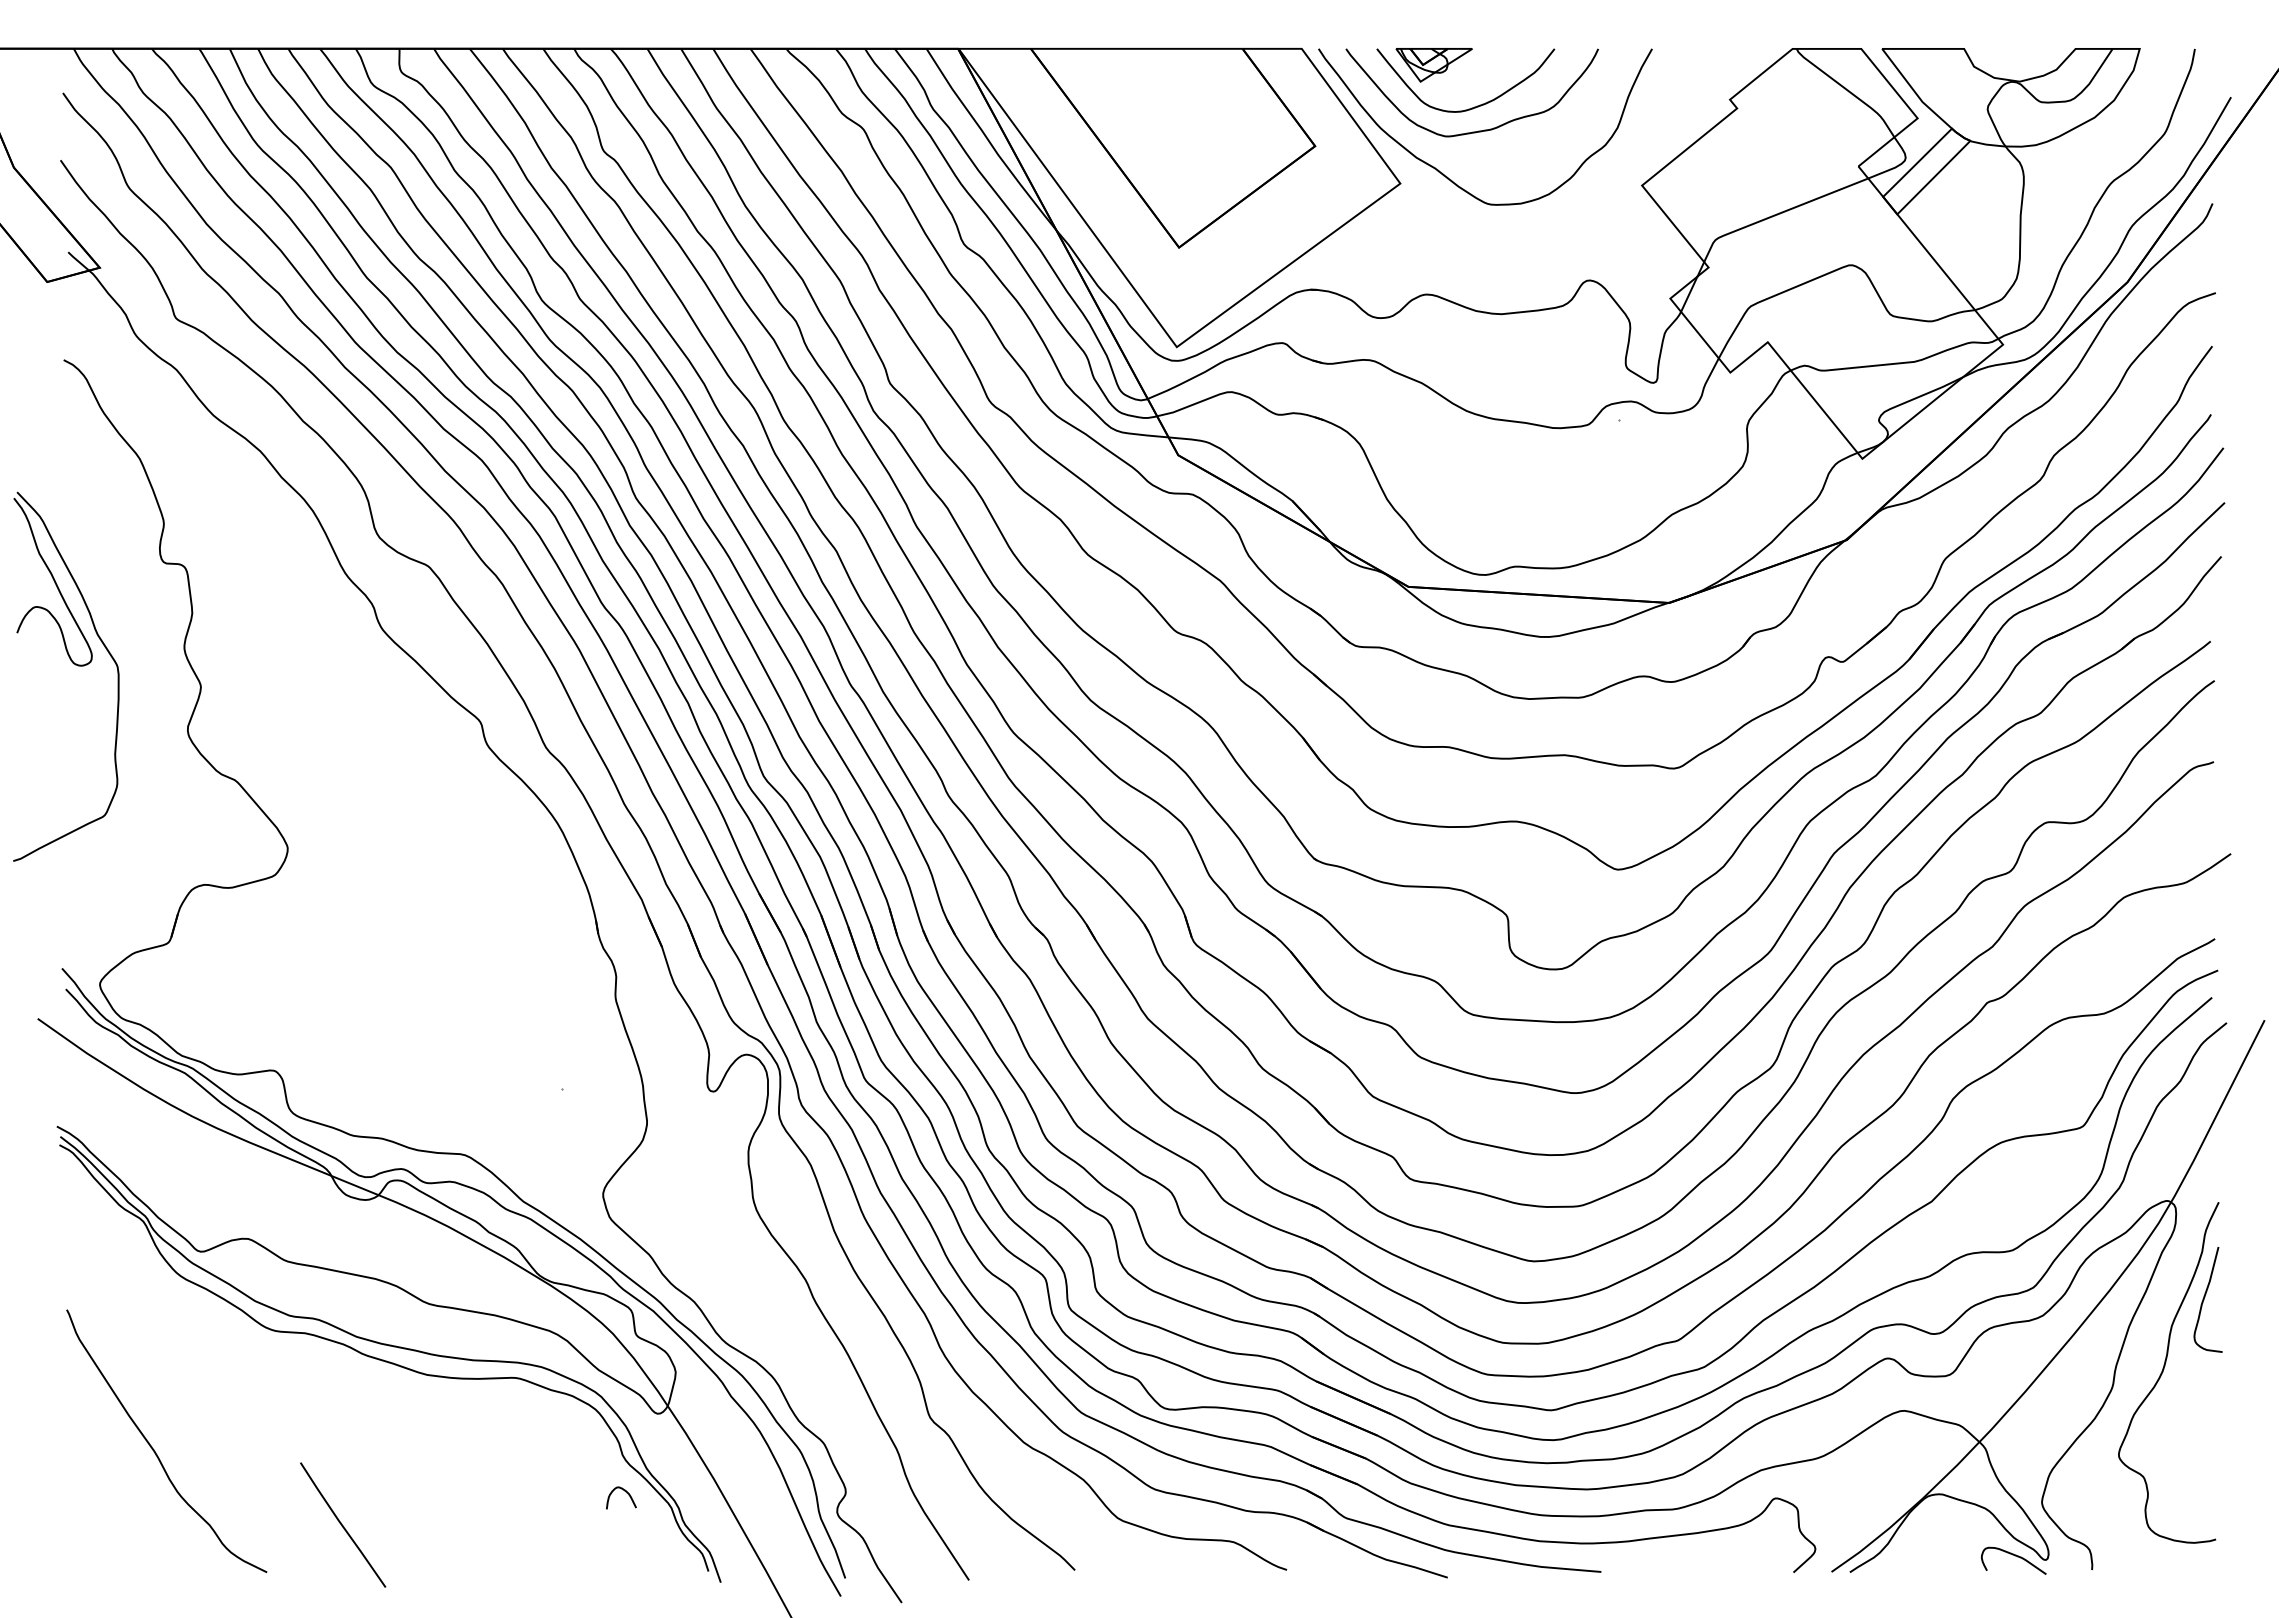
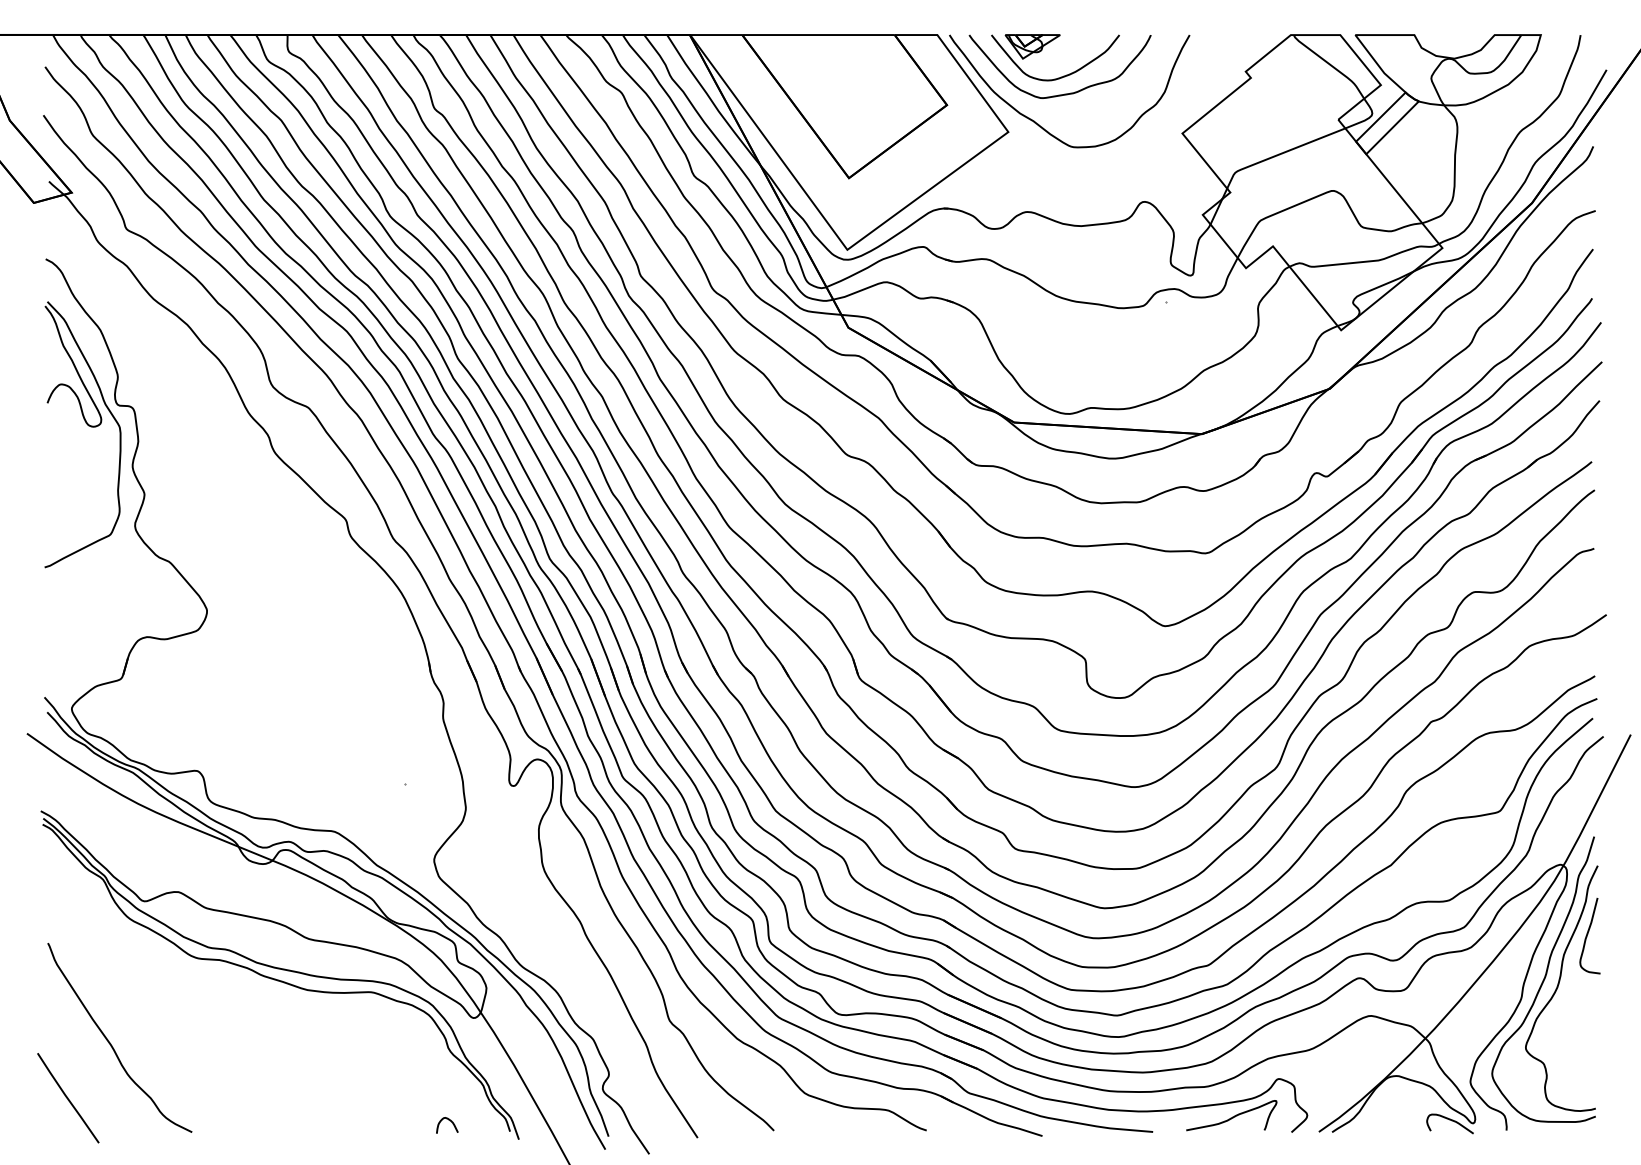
part: (73, 664) -> (88, 425), moved
curve: (2143, 1359) -> (1543, 978), added
curve: (625, 1492) -> (450, 1121), moved
line: (342, 1524) -> (67, 1097), moved
curve: (1712, 1550) -> (1233, 1116), added

